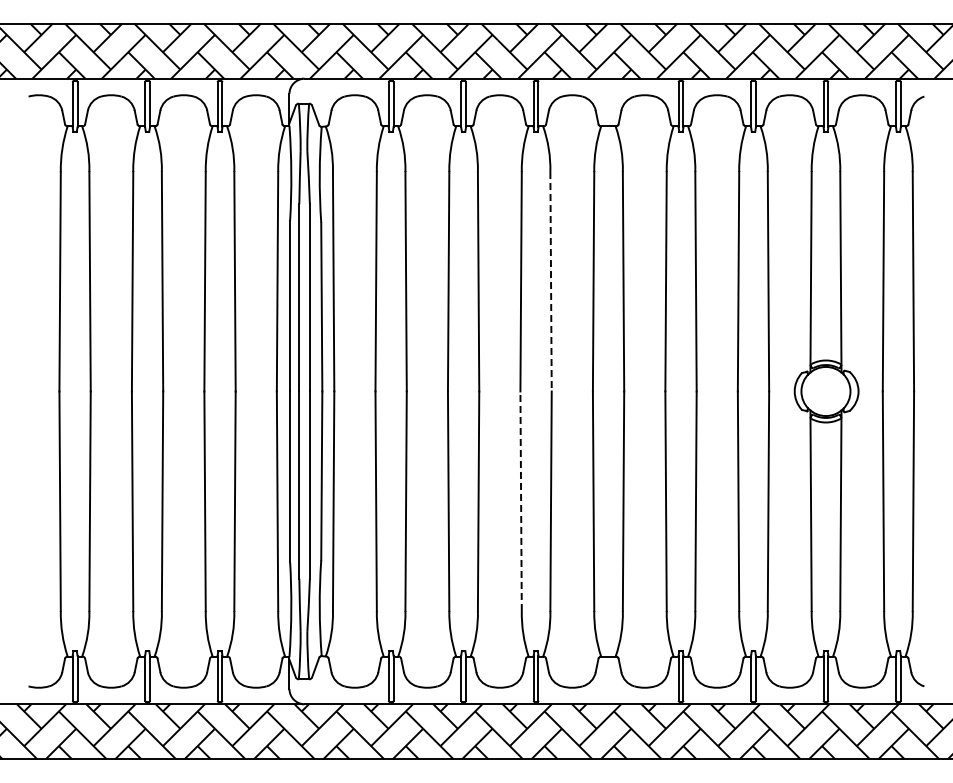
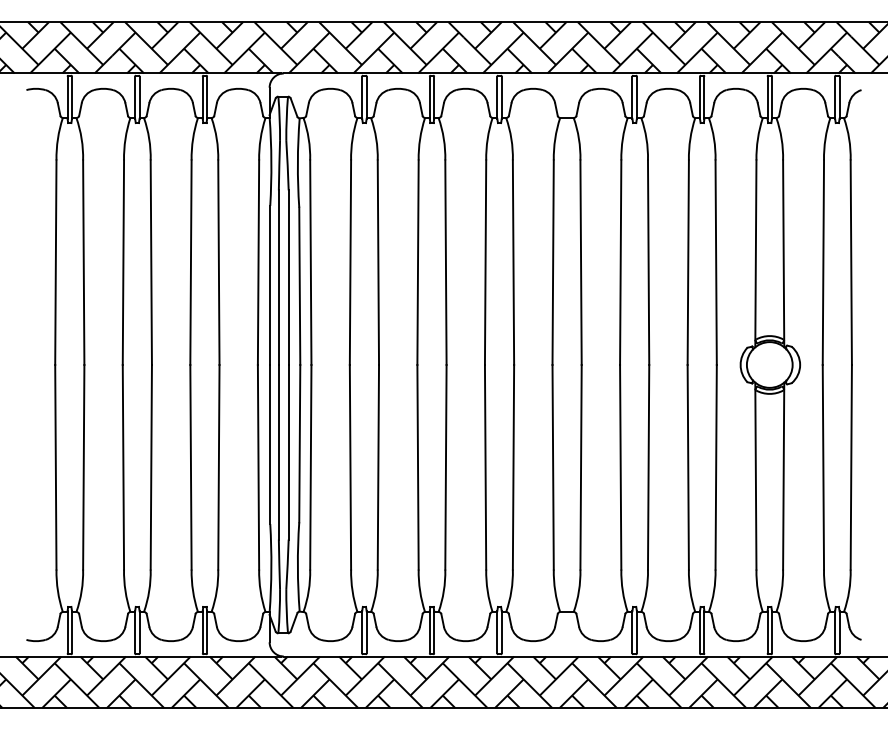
line: (551, 281) -> (513, 262), dashed -> solid
line: (521, 501) -> (485, 467), dashed -> solid

